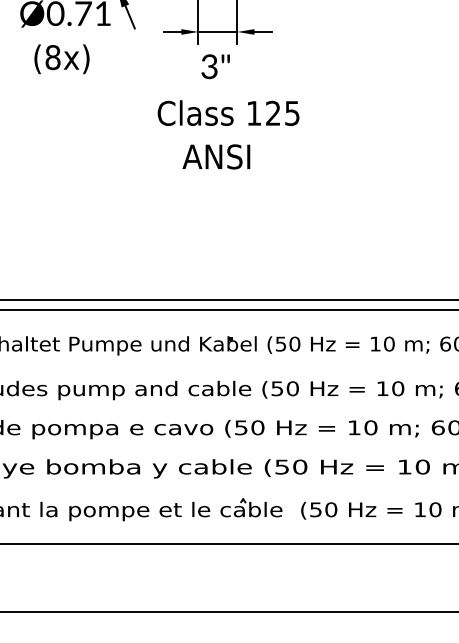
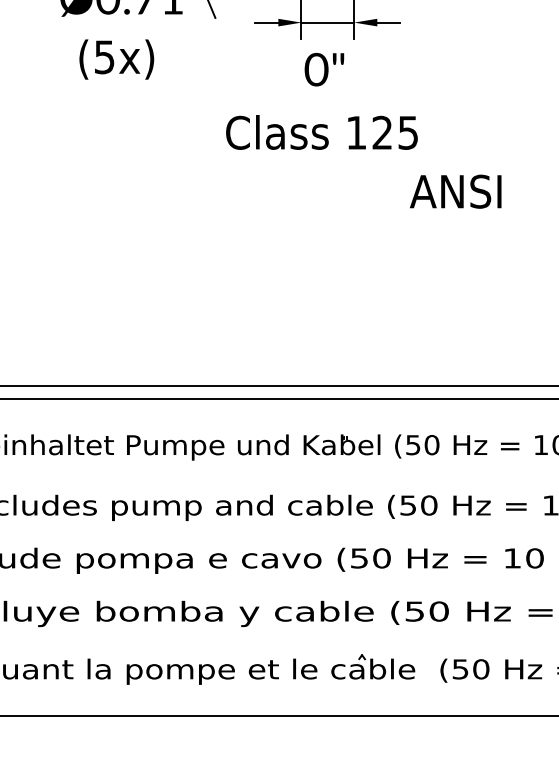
text: (52, 57) -> (103, 57), (8x) -> (5x)
text: (209, 66) -> (316, 69), 3" -> 0"
text: (228, 112) -> (321, 131), moved
text: (216, 156) -> (455, 191), moved

